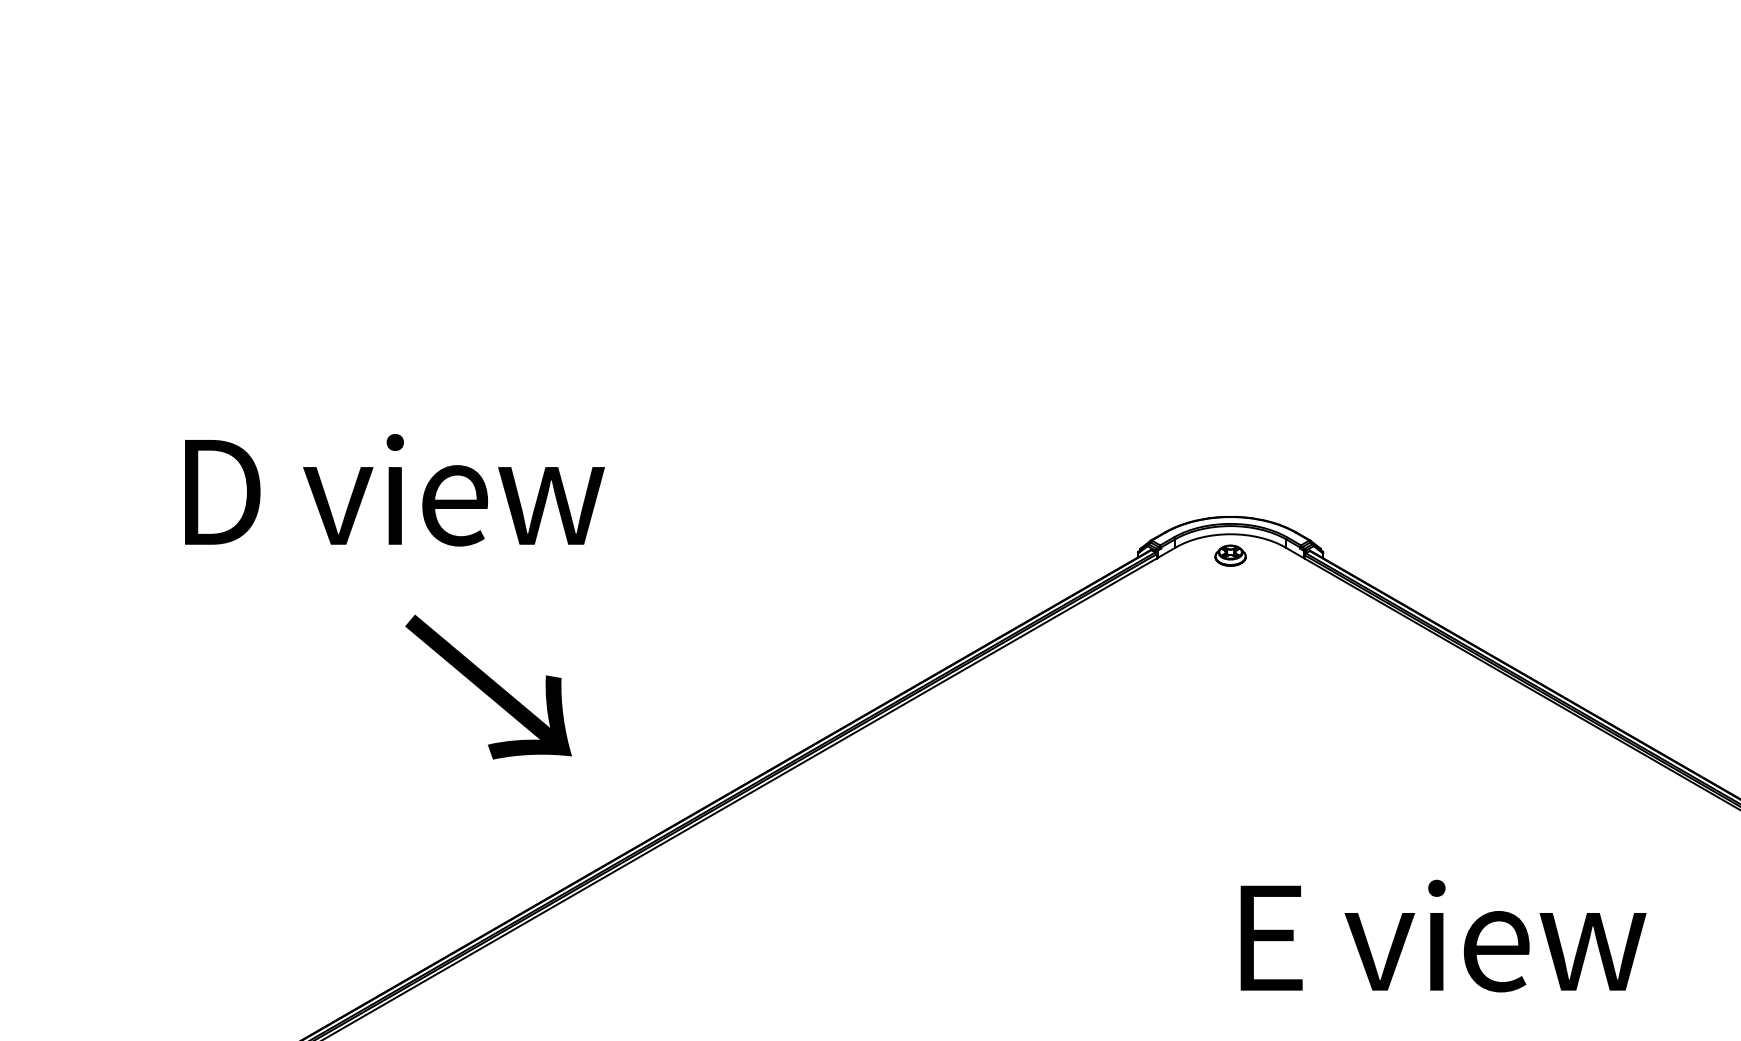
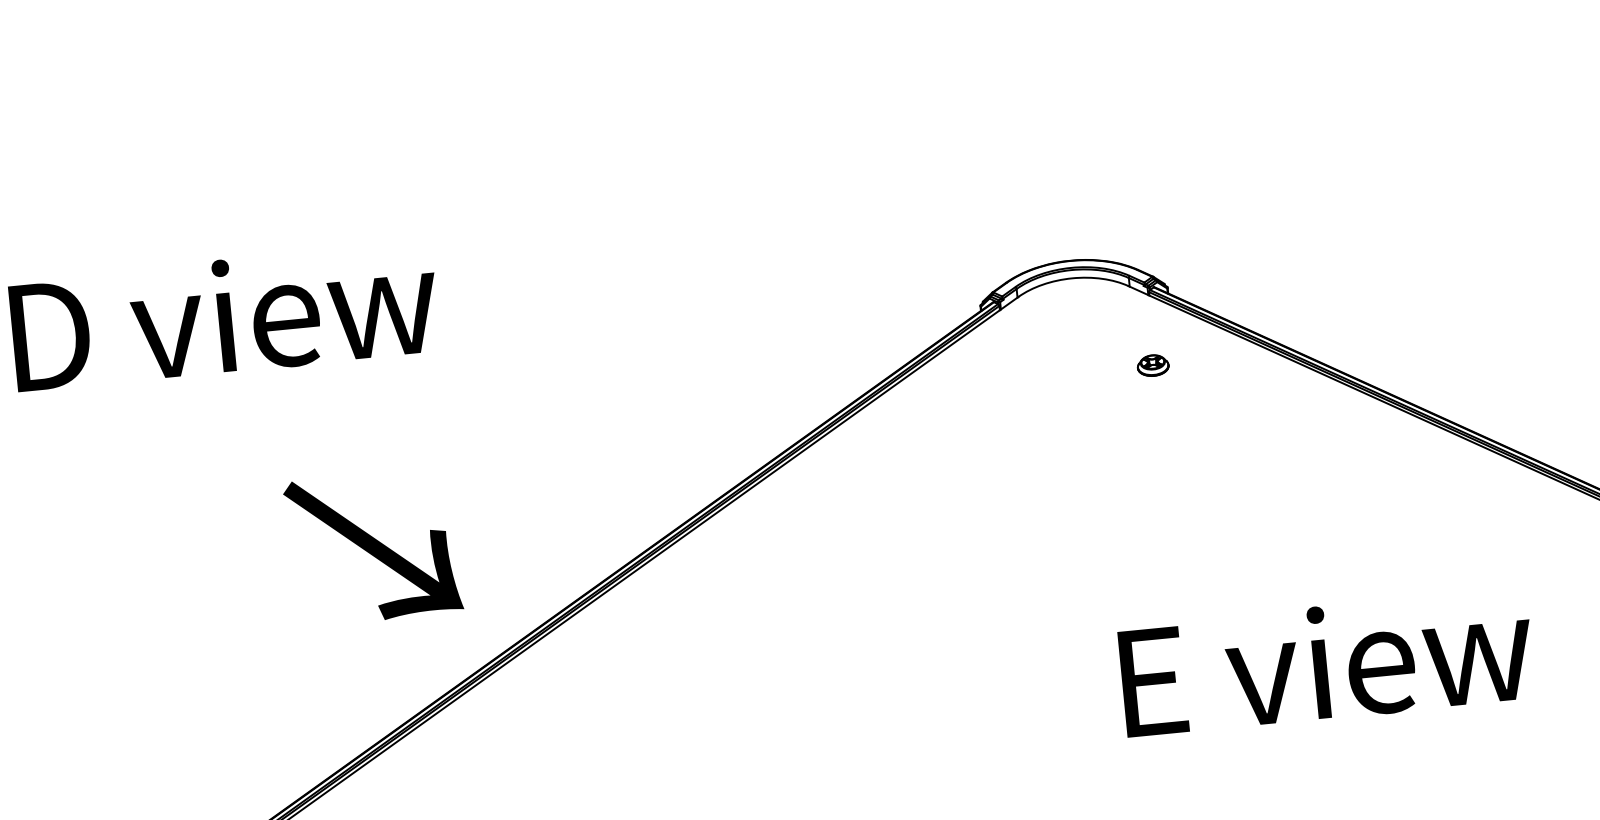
part: (1230, 555) -> (1152, 365), moved
text: (488, 686) -> (373, 546), moved

